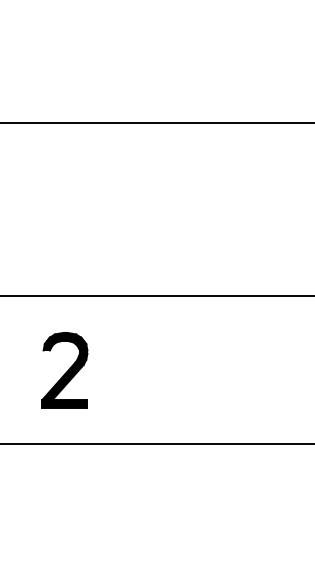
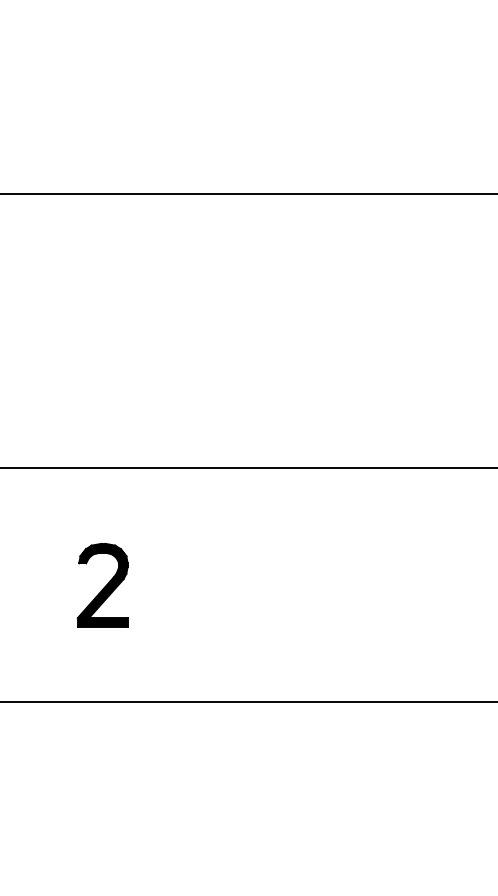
part: (64, 370) -> (102, 585), size x0.7

